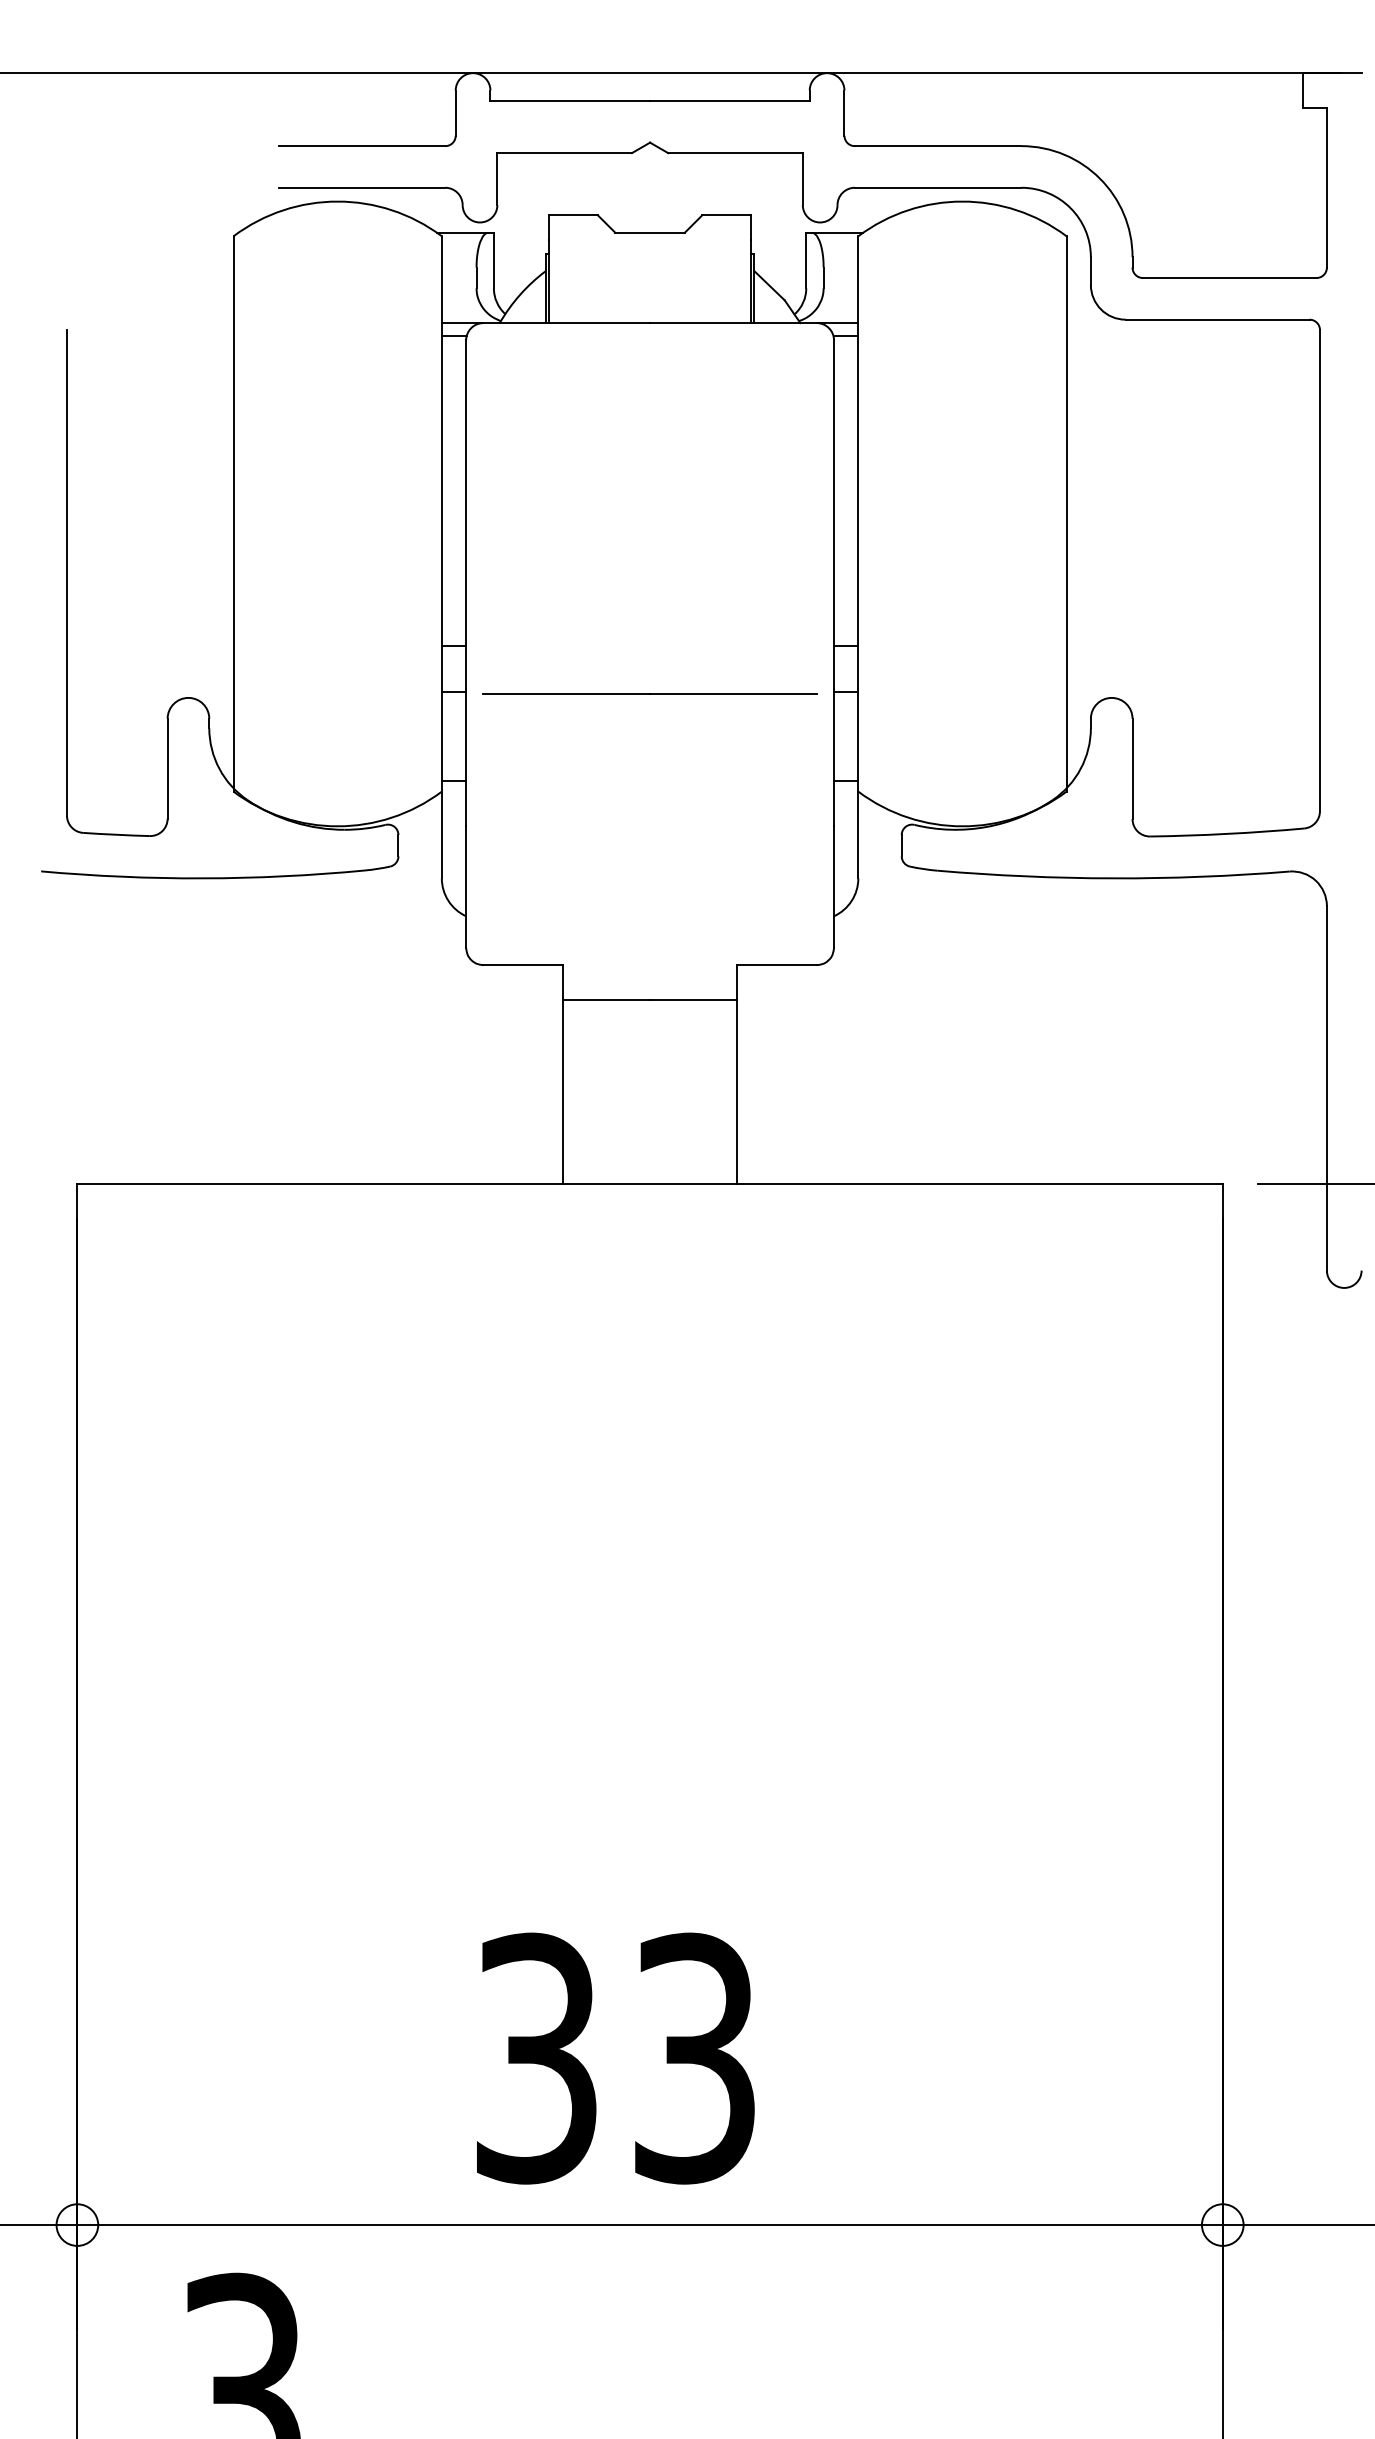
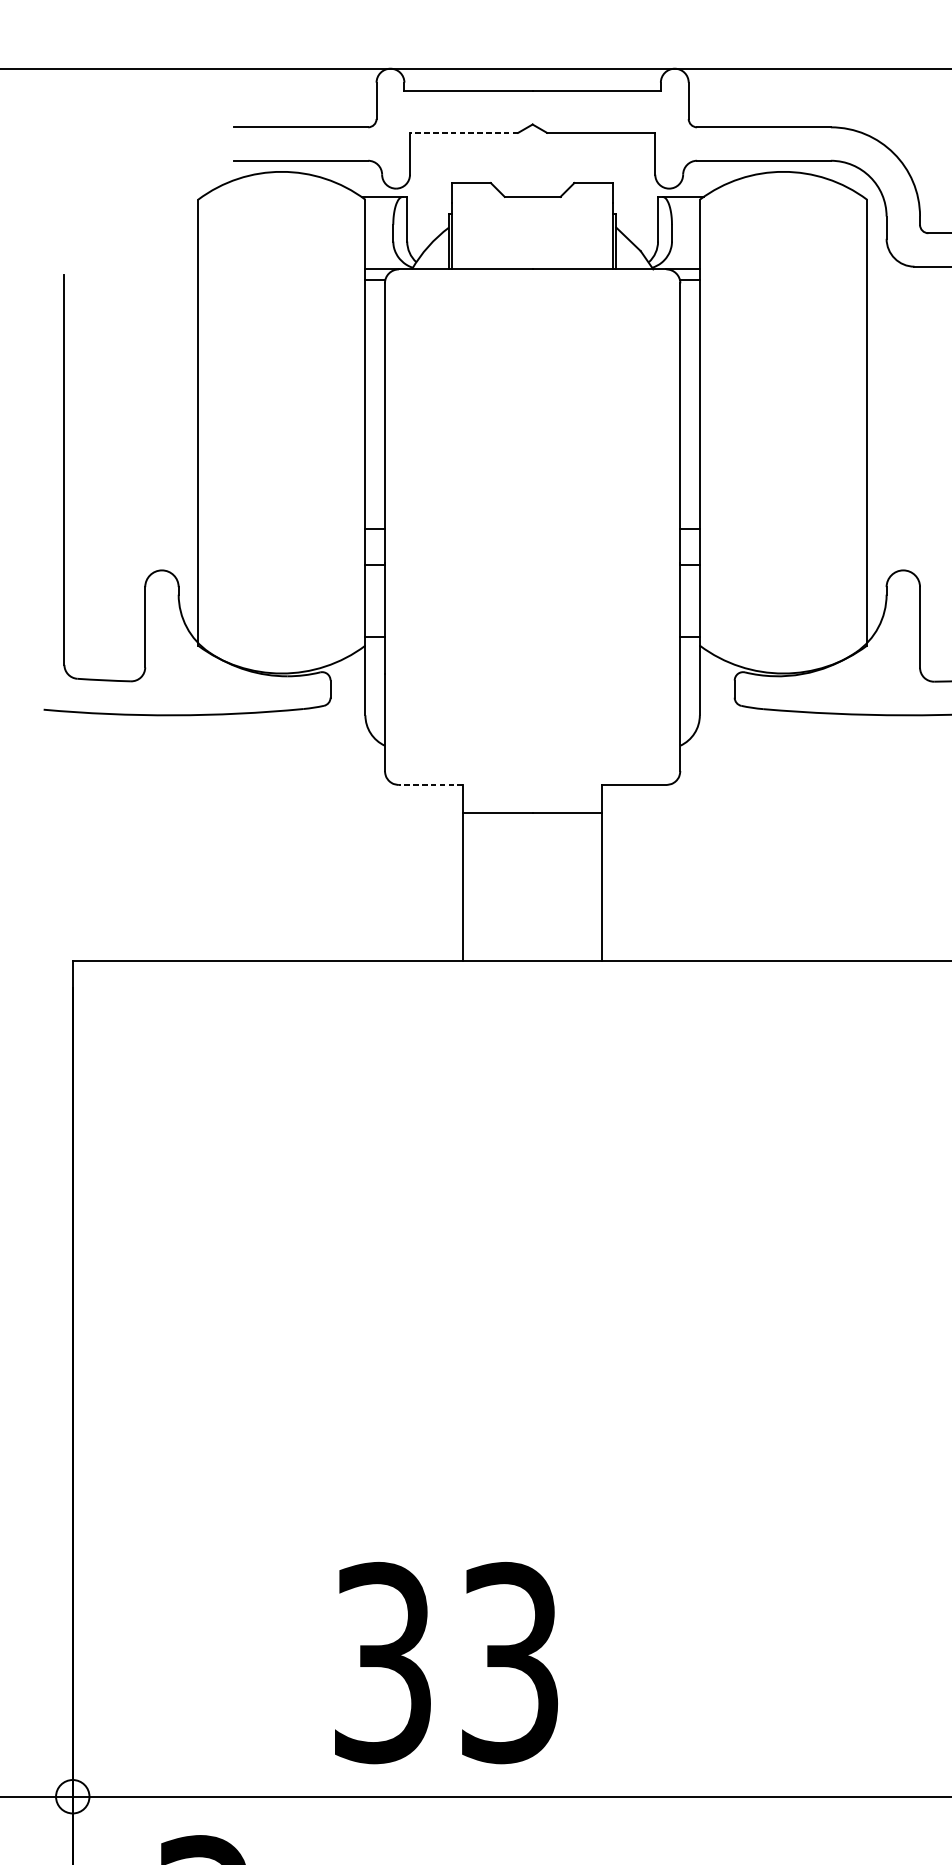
line: (564, 153) -> (463, 133), solid -> dashed
line: (649, 693) -> (532, 566), removed
line: (523, 965) -> (430, 785), solid -> dashed
text: (615, 2058) -> (446, 1662), moved

